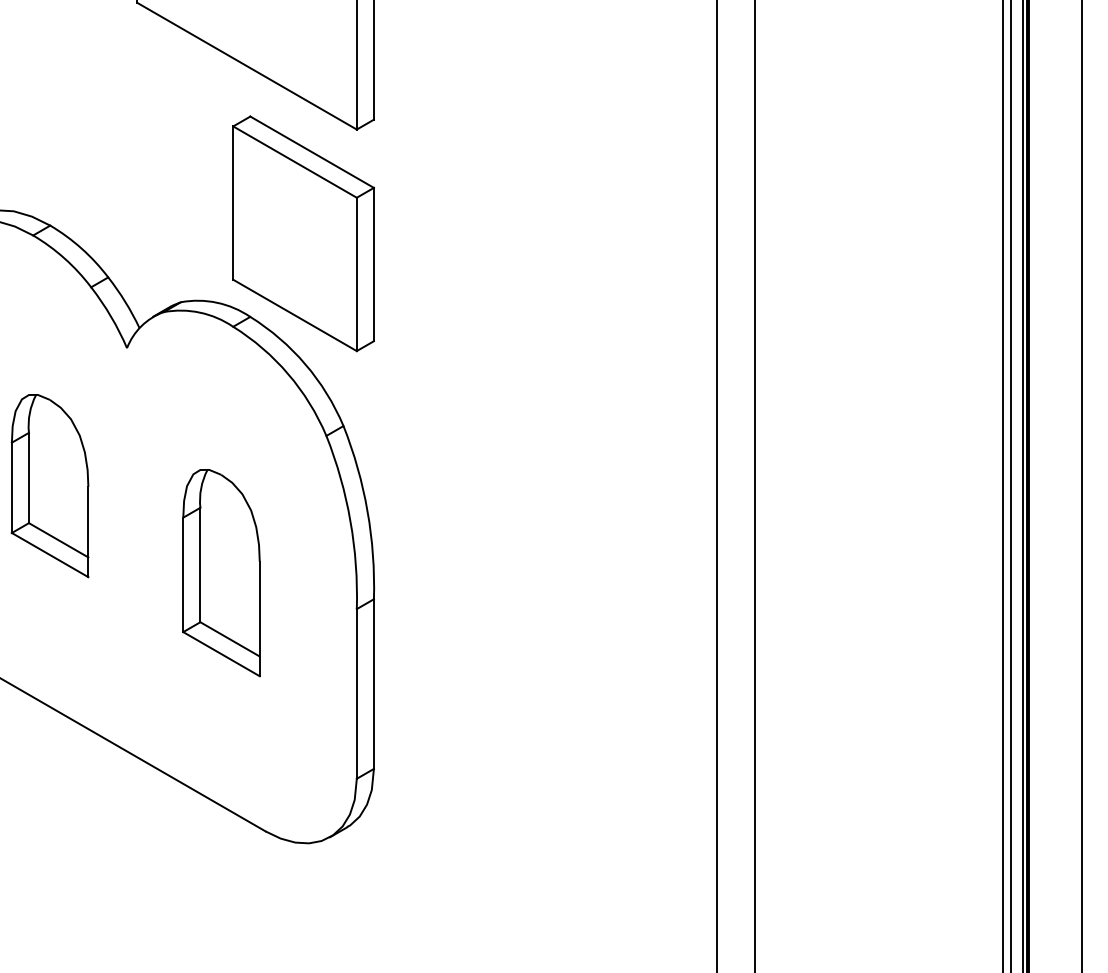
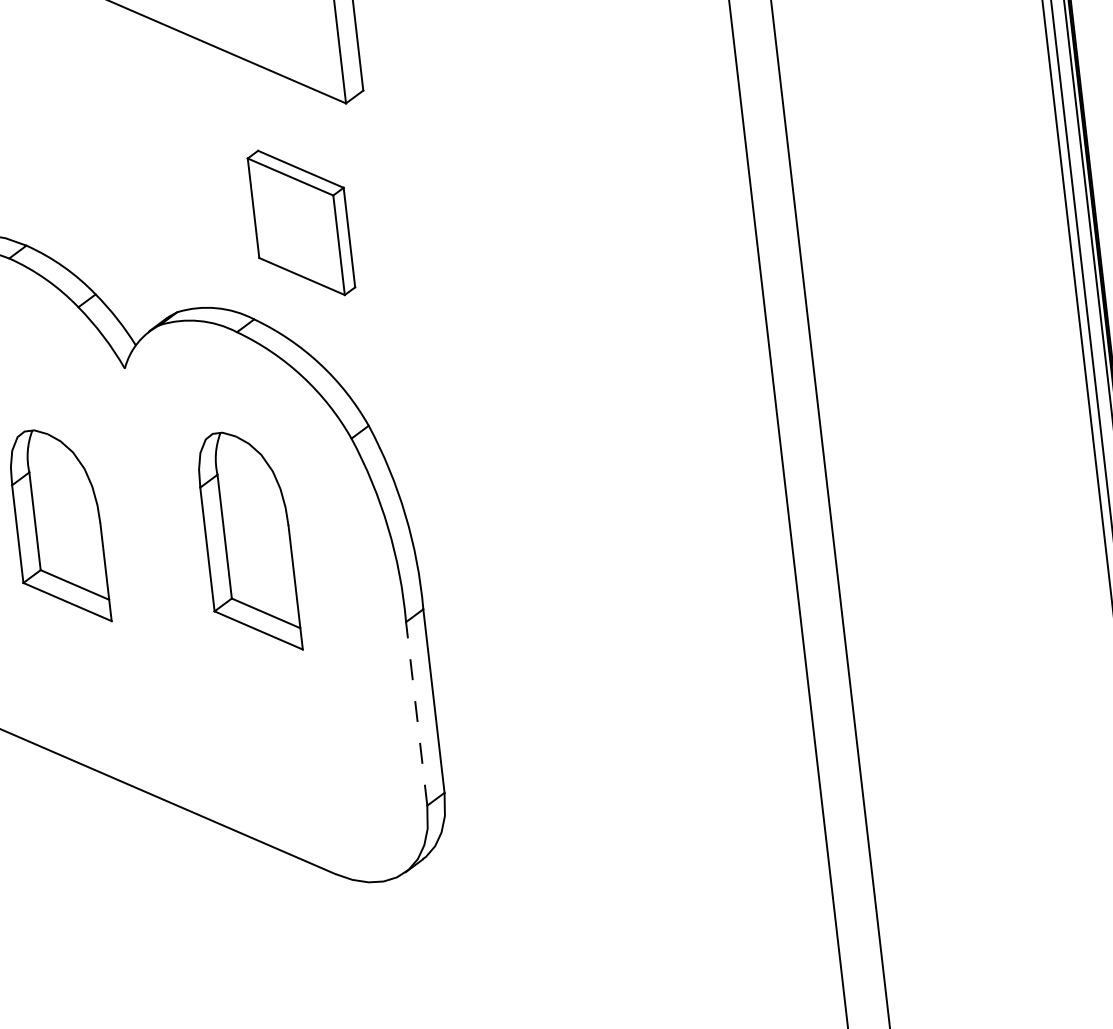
part: (303, 233) -> (301, 222), size x0.6
part: (221, 573) -> (248, 543), moved
line: (356, 693) -> (416, 713), solid -> dashed

